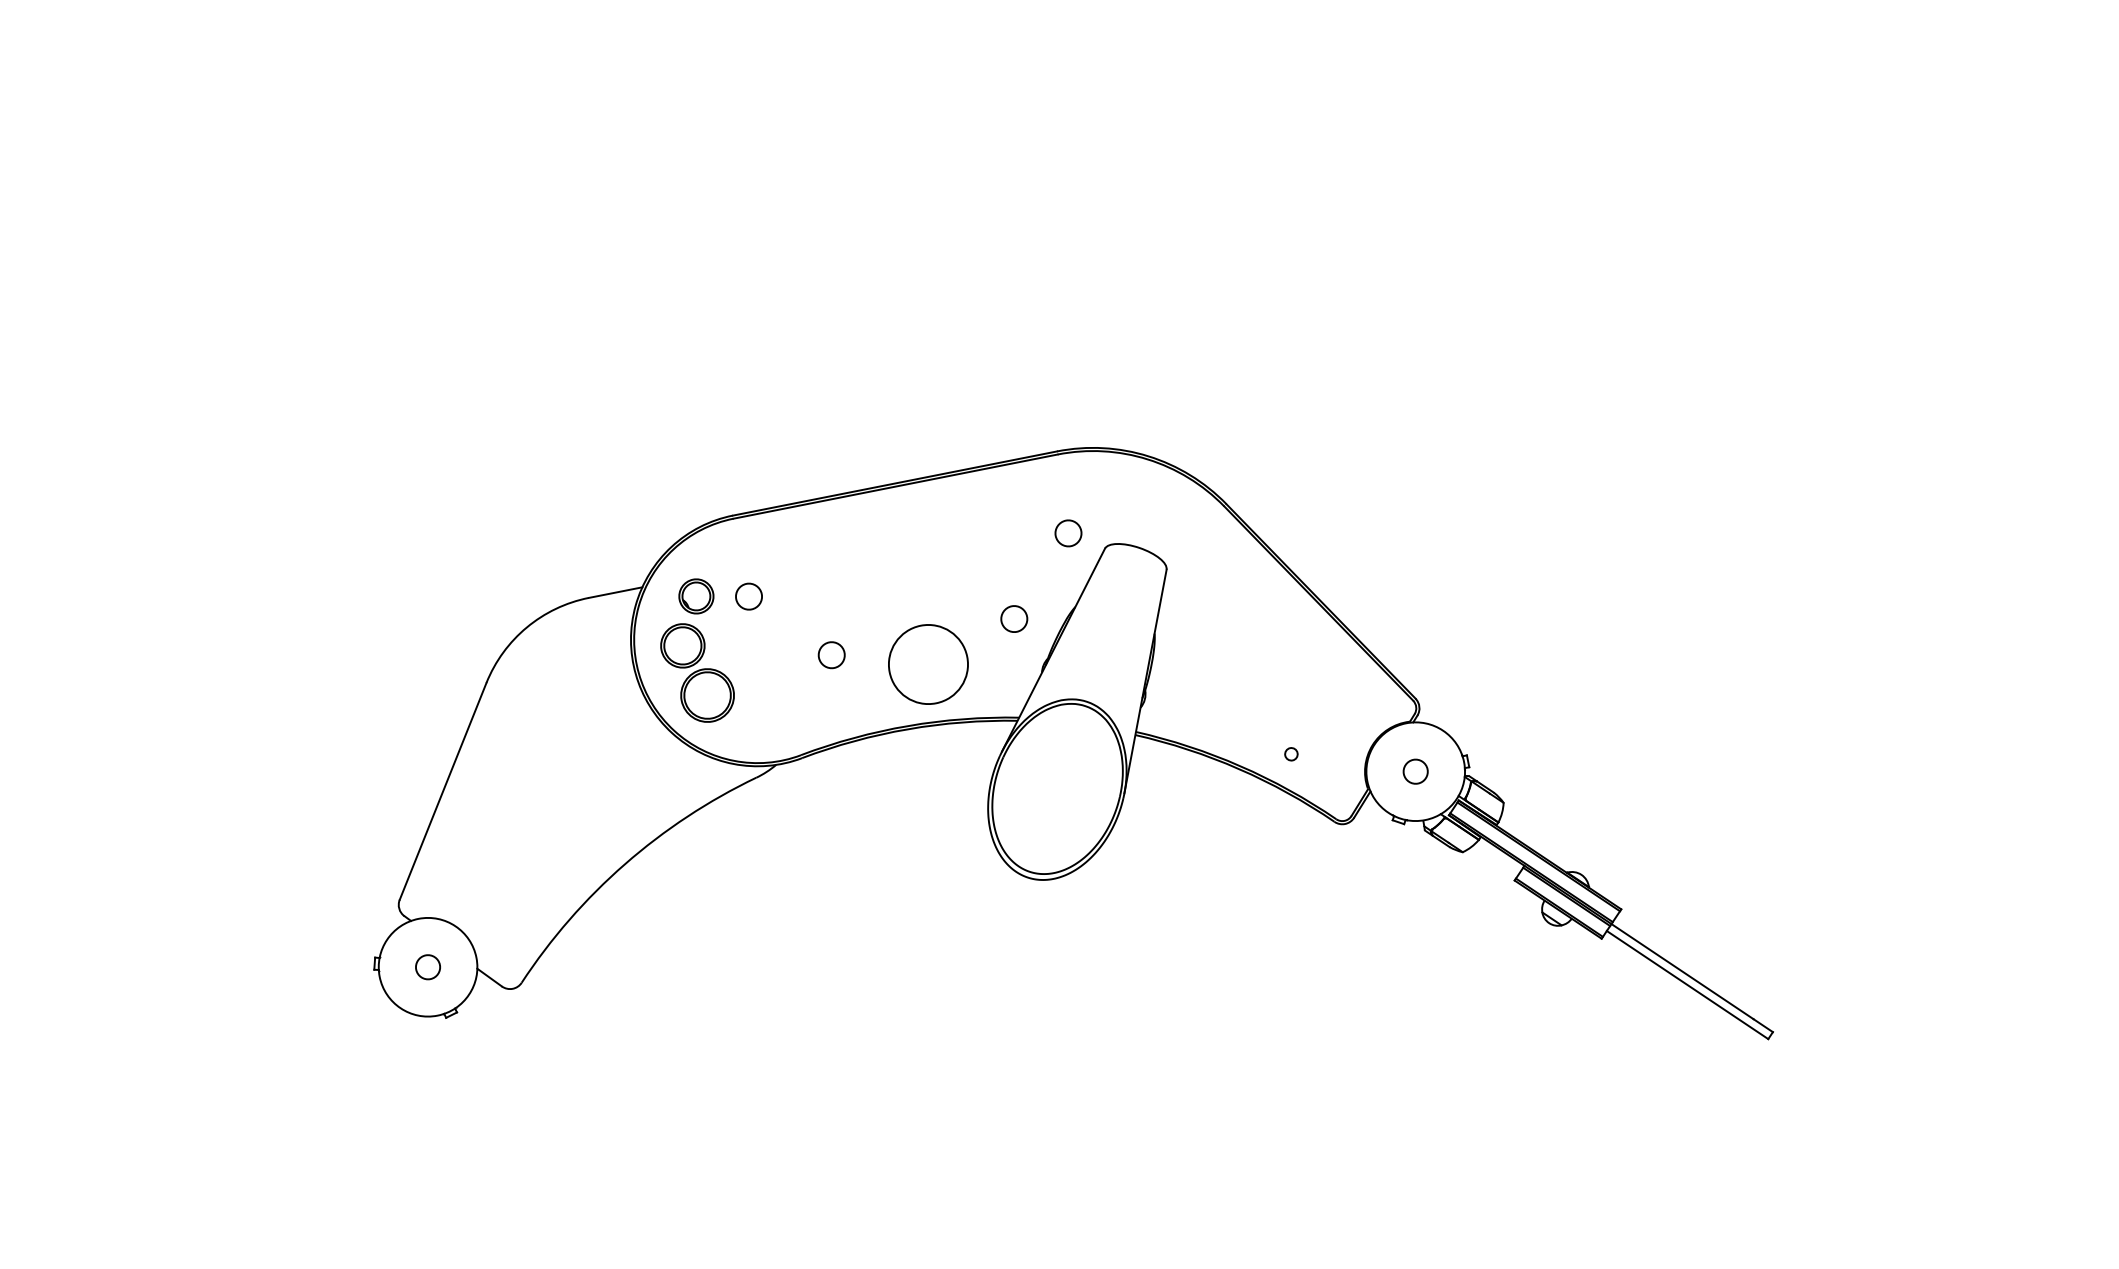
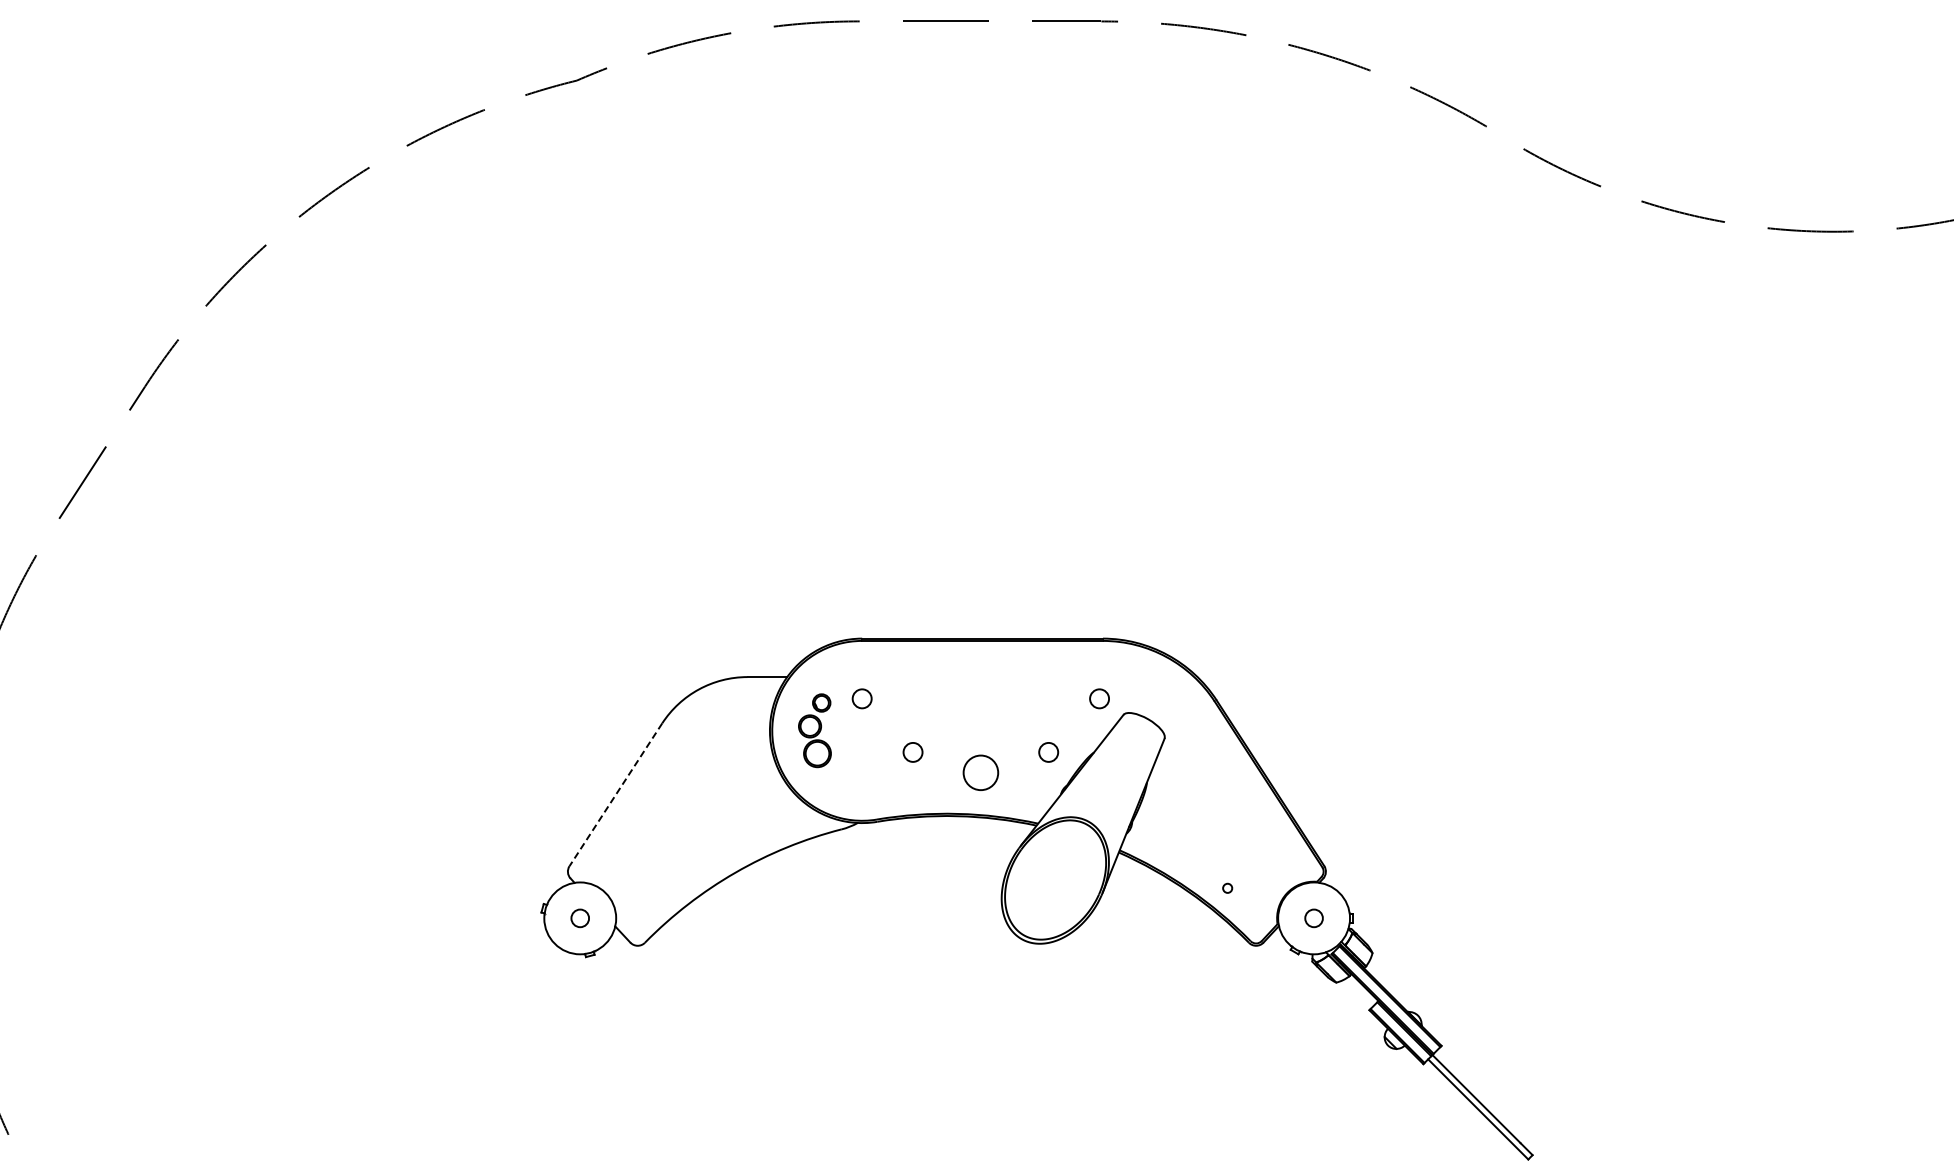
part: (693, 651) -> (814, 730), size x0.7
circle: (927, 664) -> (980, 772), size x0.6
line: (442, 792) -> (615, 795), solid -> dashed

